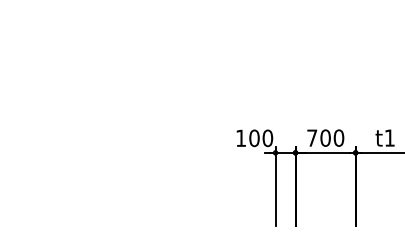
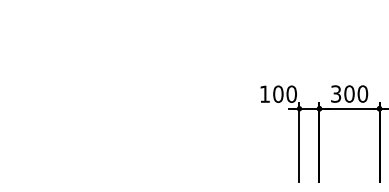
text: (312, 137) -> (336, 93), 700 -> 300

